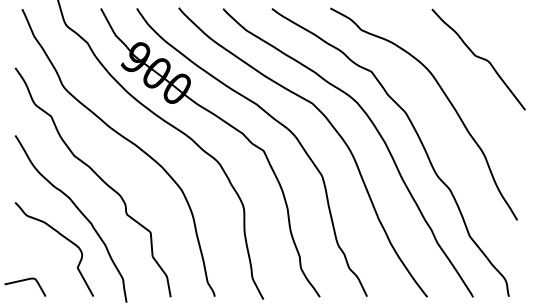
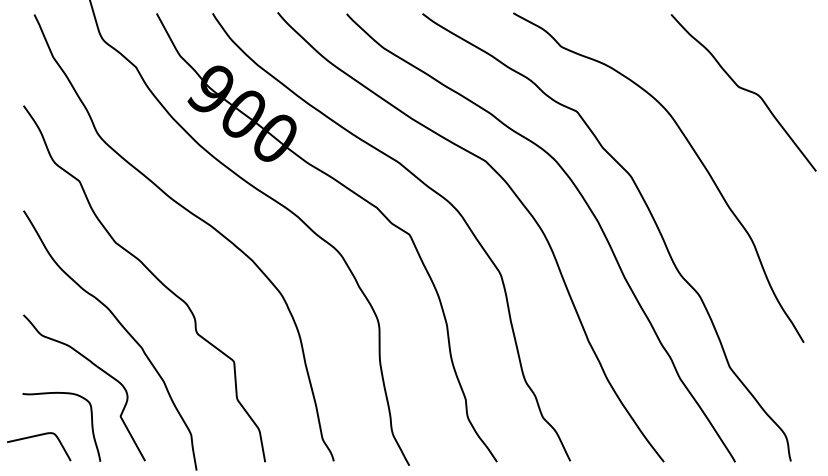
curve: (58, 273) -> (90, 425), added

